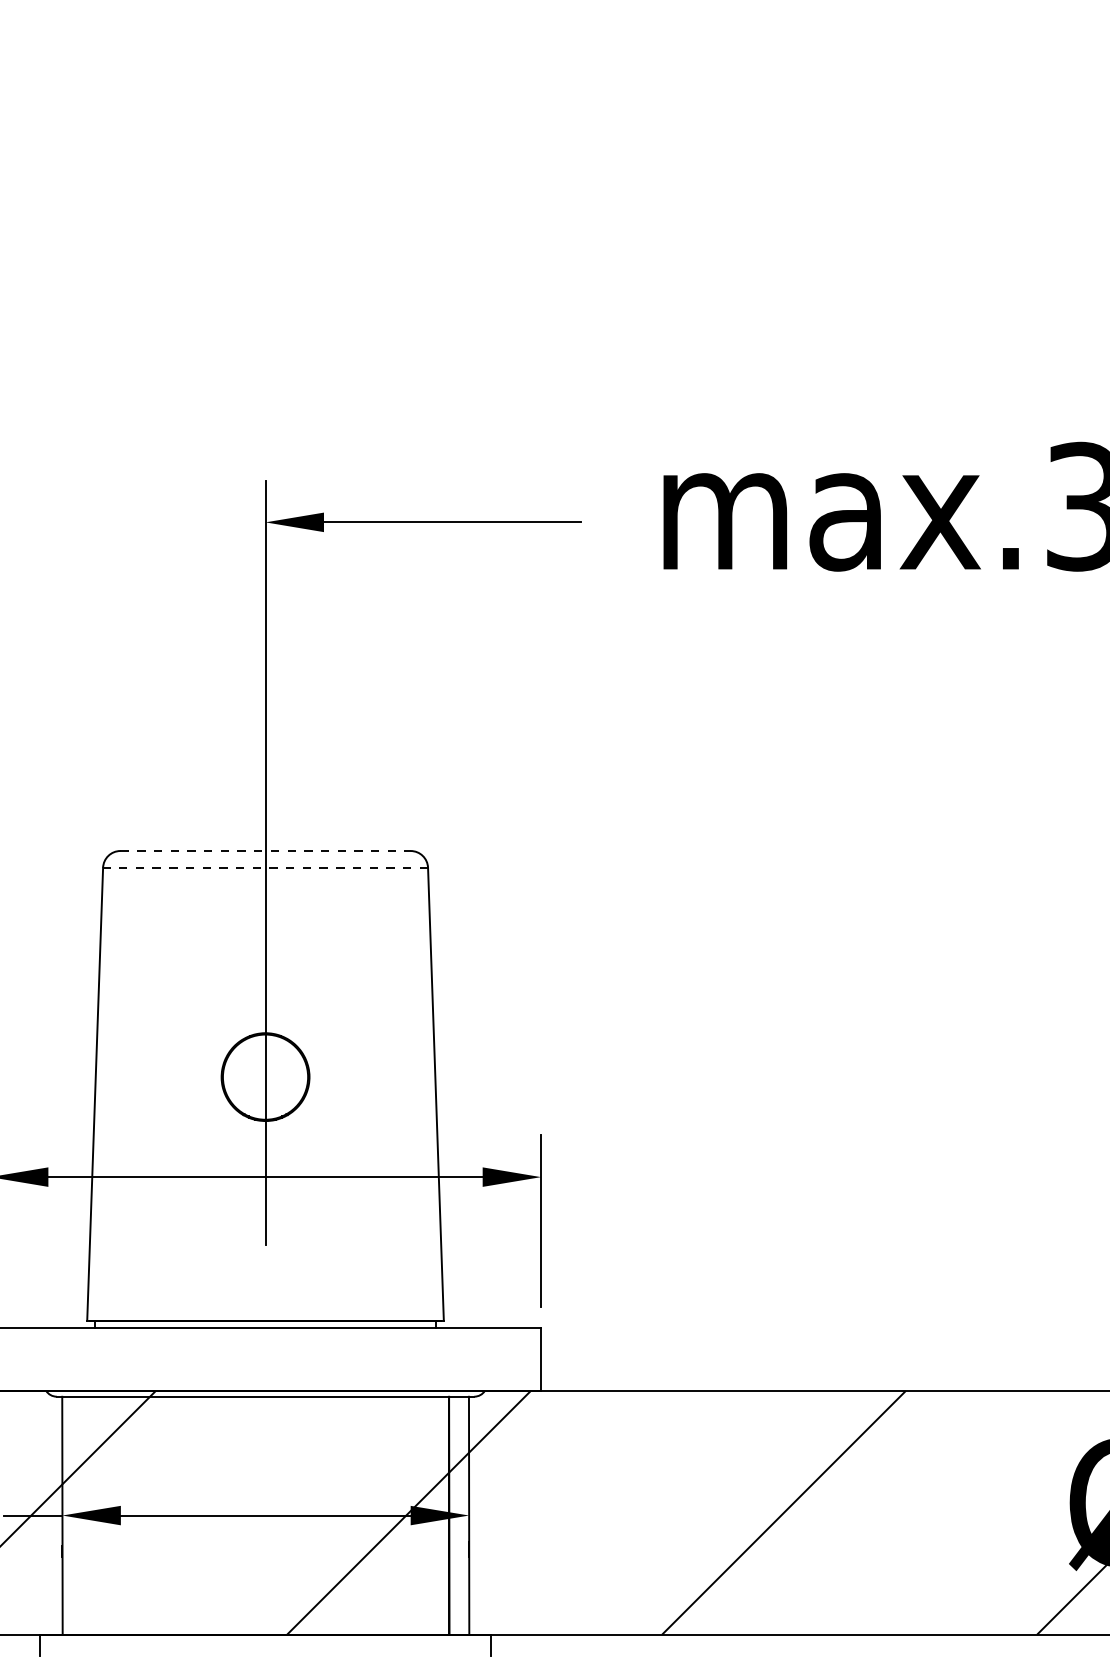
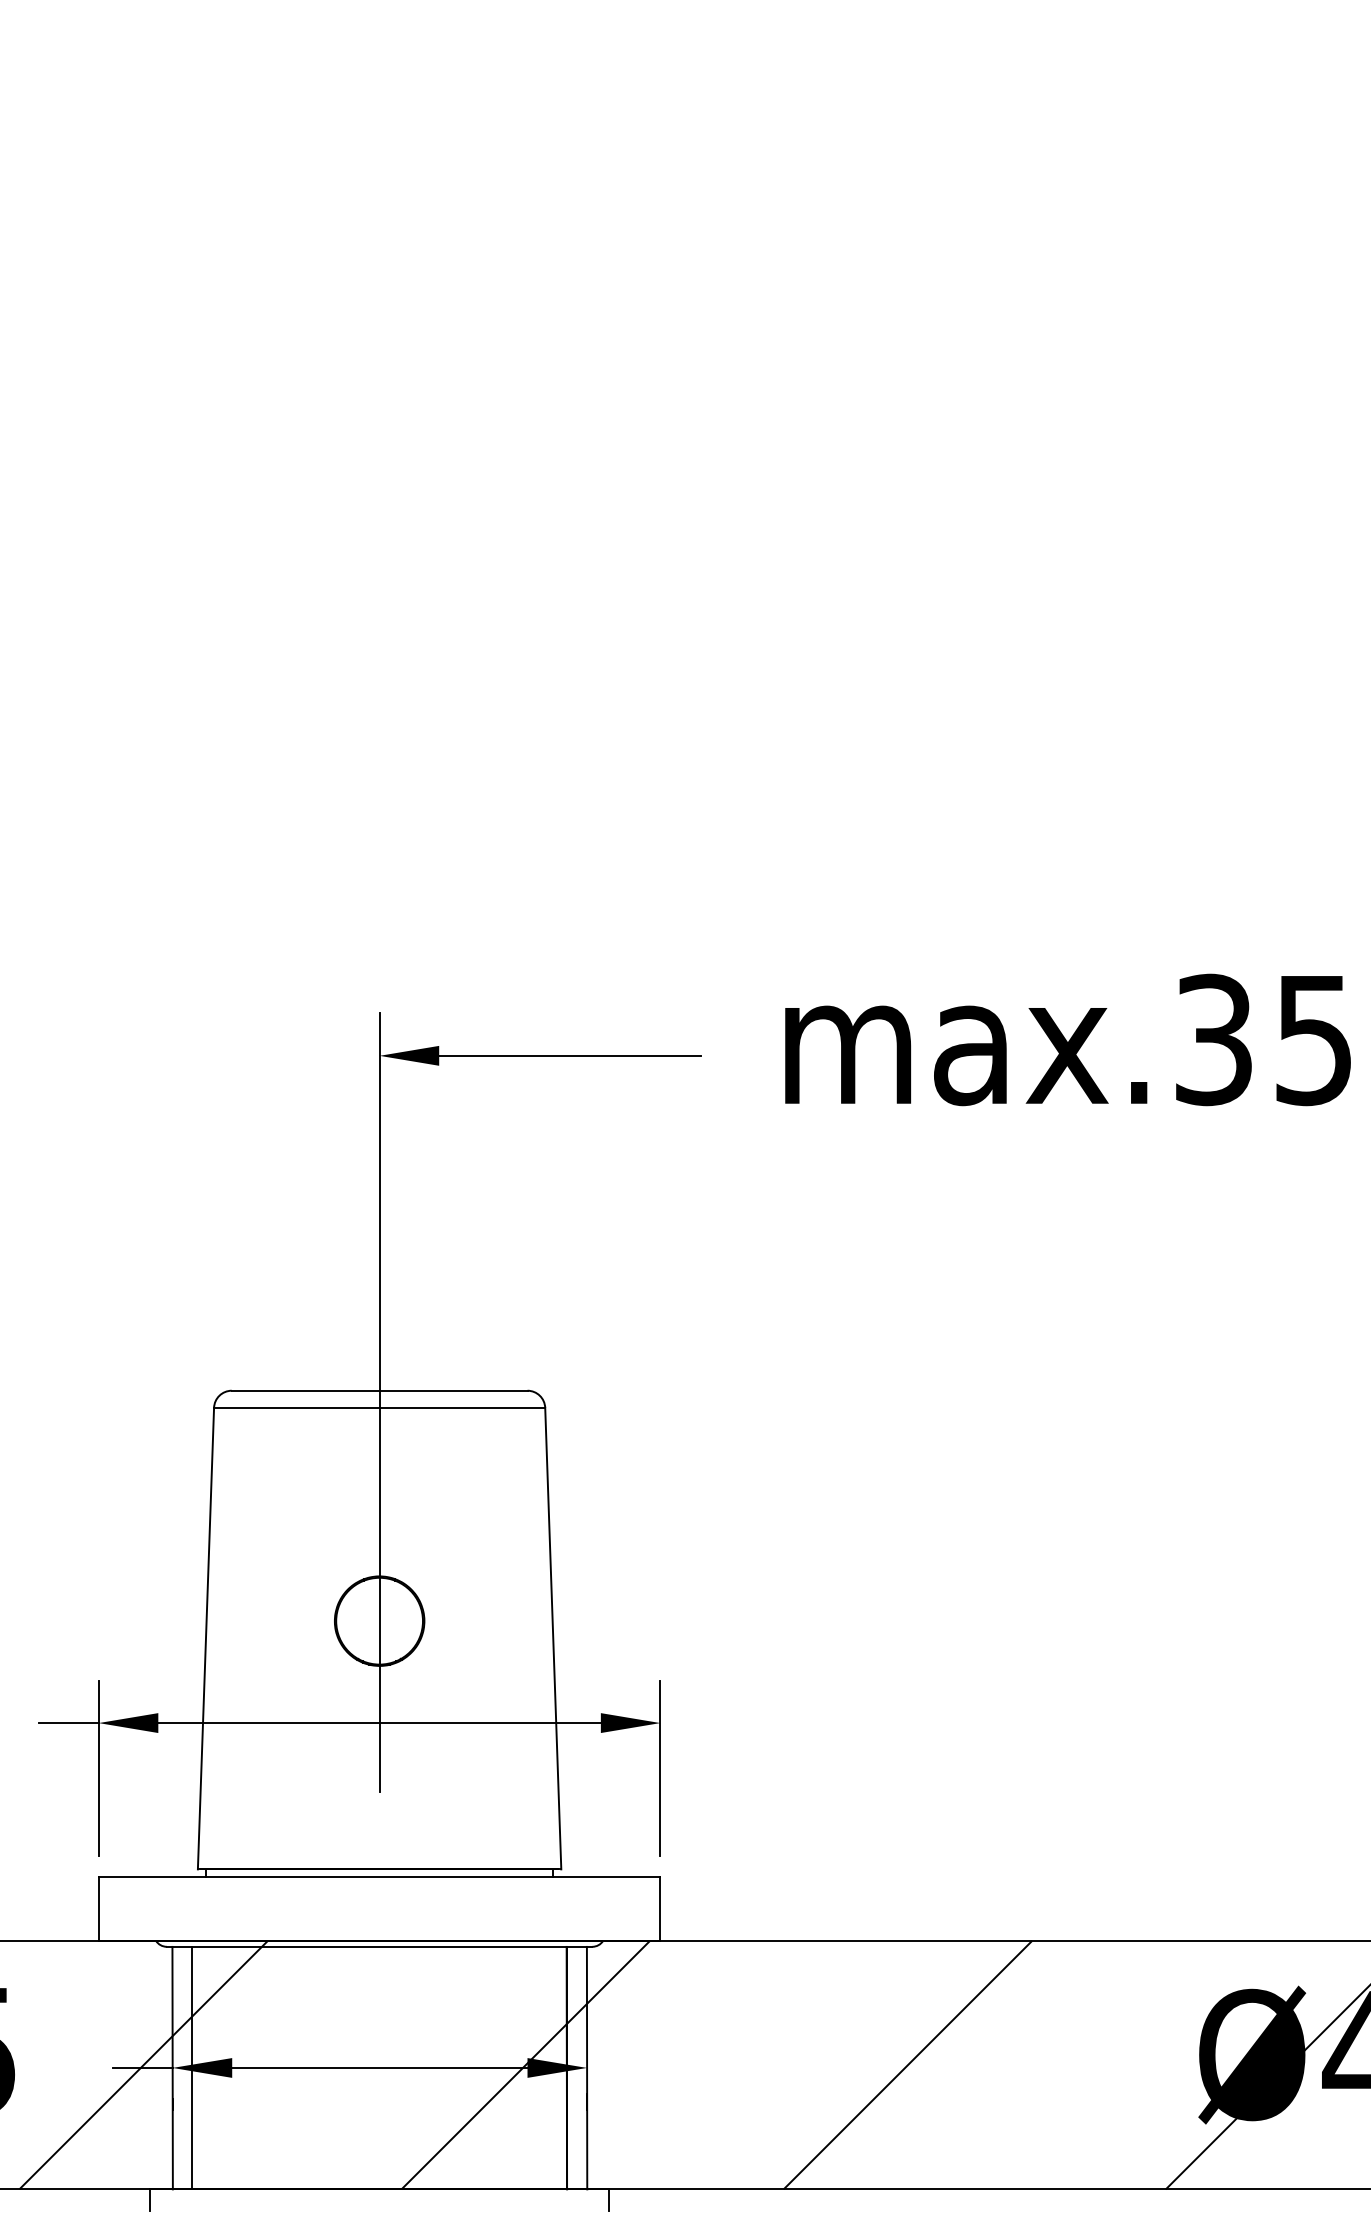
line: (265, 850) -> (379, 1390), dashed -> solid
line: (265, 867) -> (379, 1407), dashed -> solid
line: (81, 1515) -> (192, 2067), added

